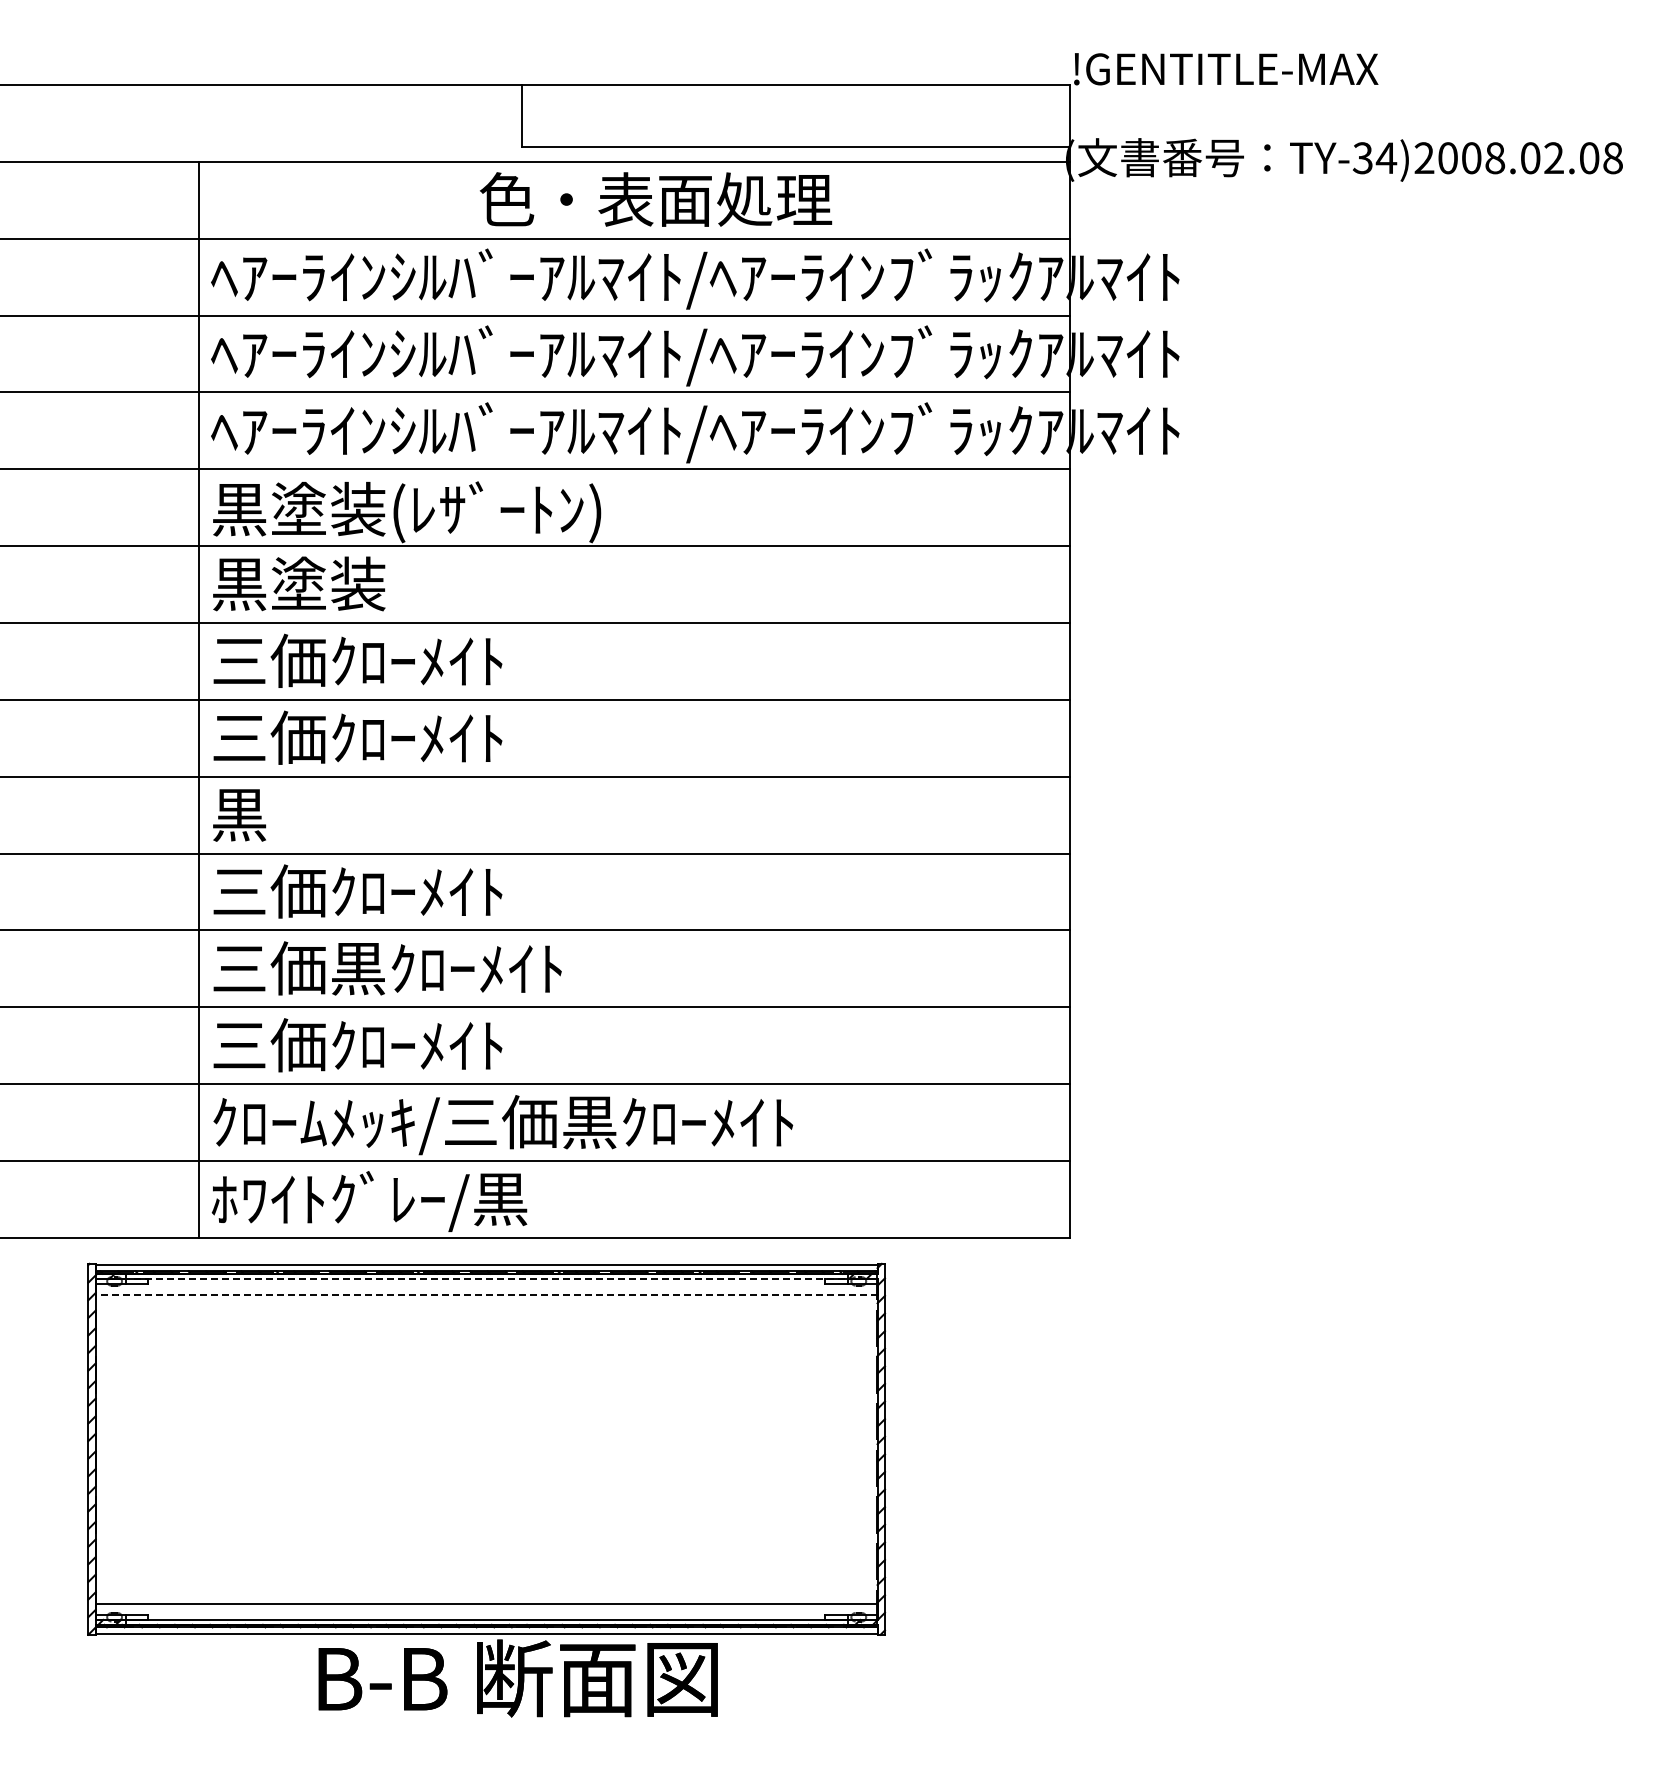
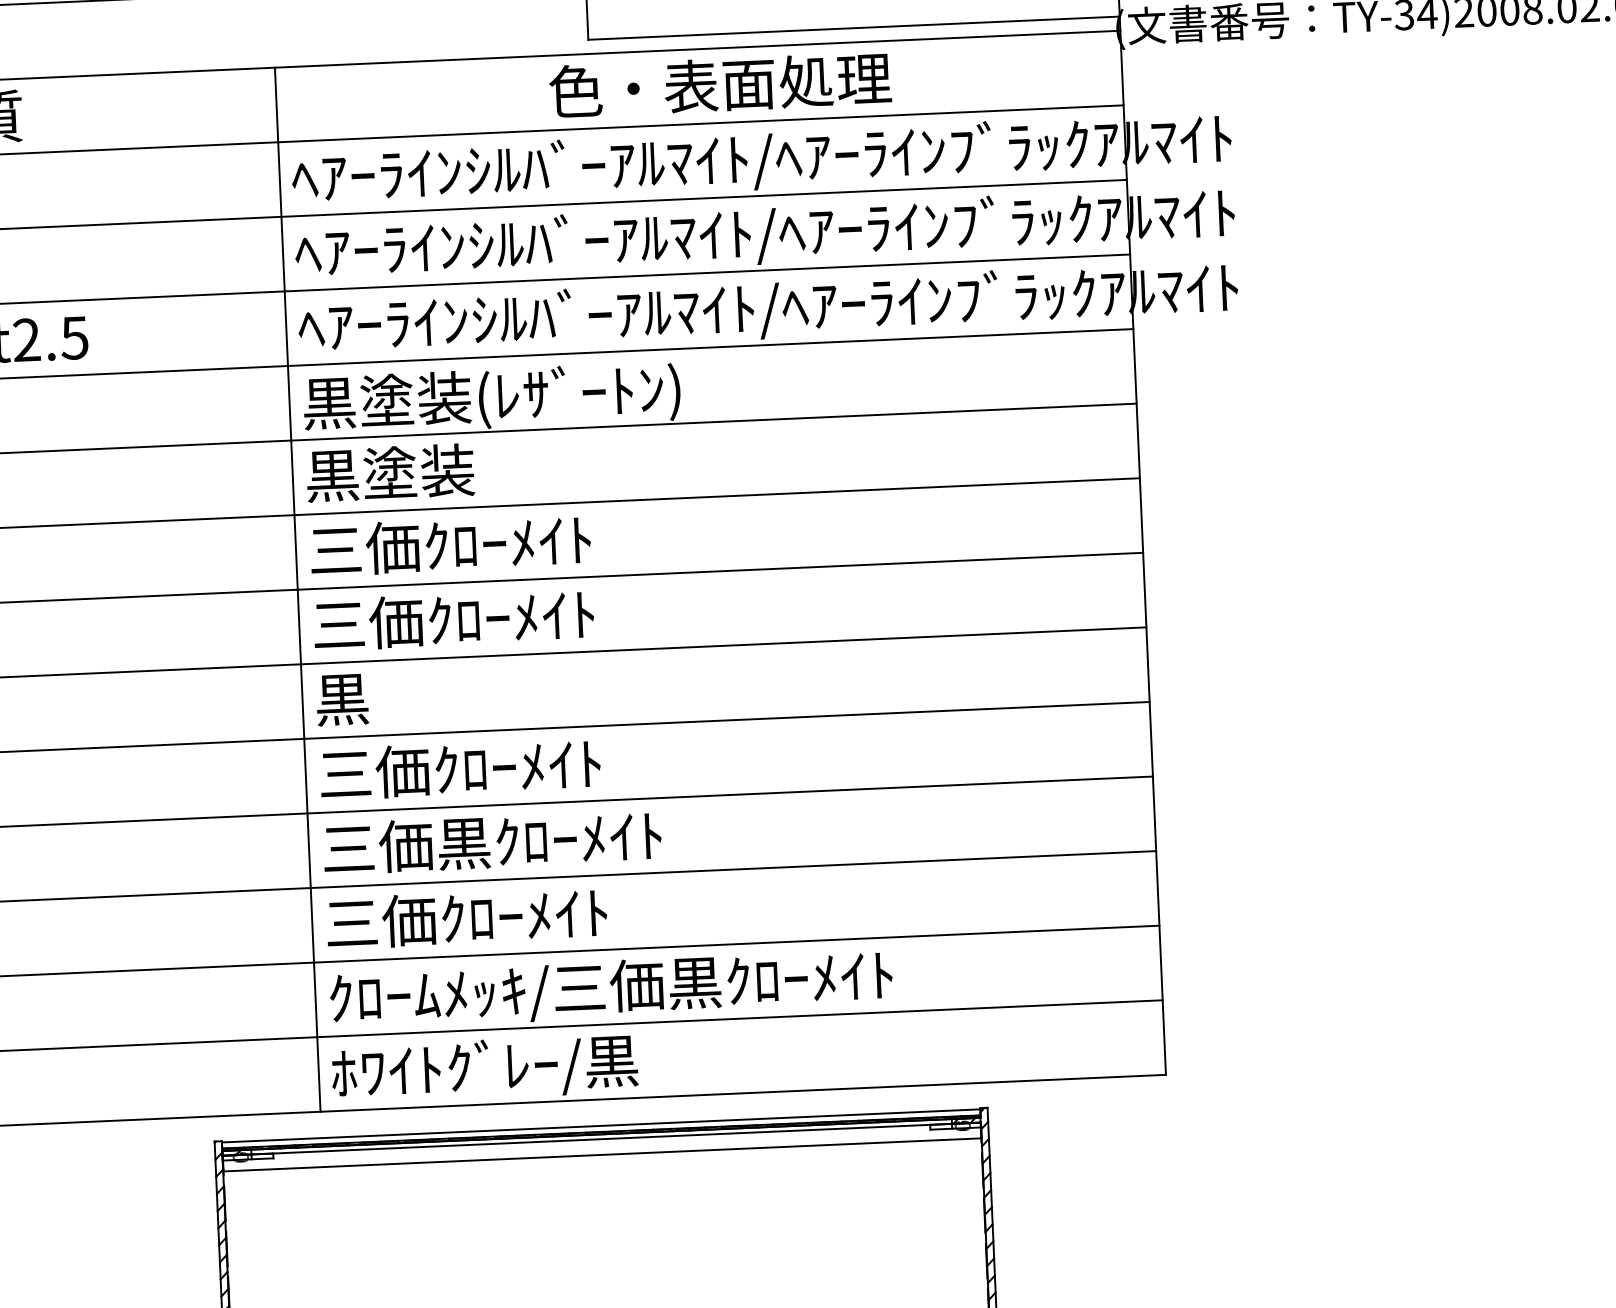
line: (486, 1278) -> (601, 1138), dashed -> solid
line: (486, 1294) -> (602, 1154), dashed -> solid

